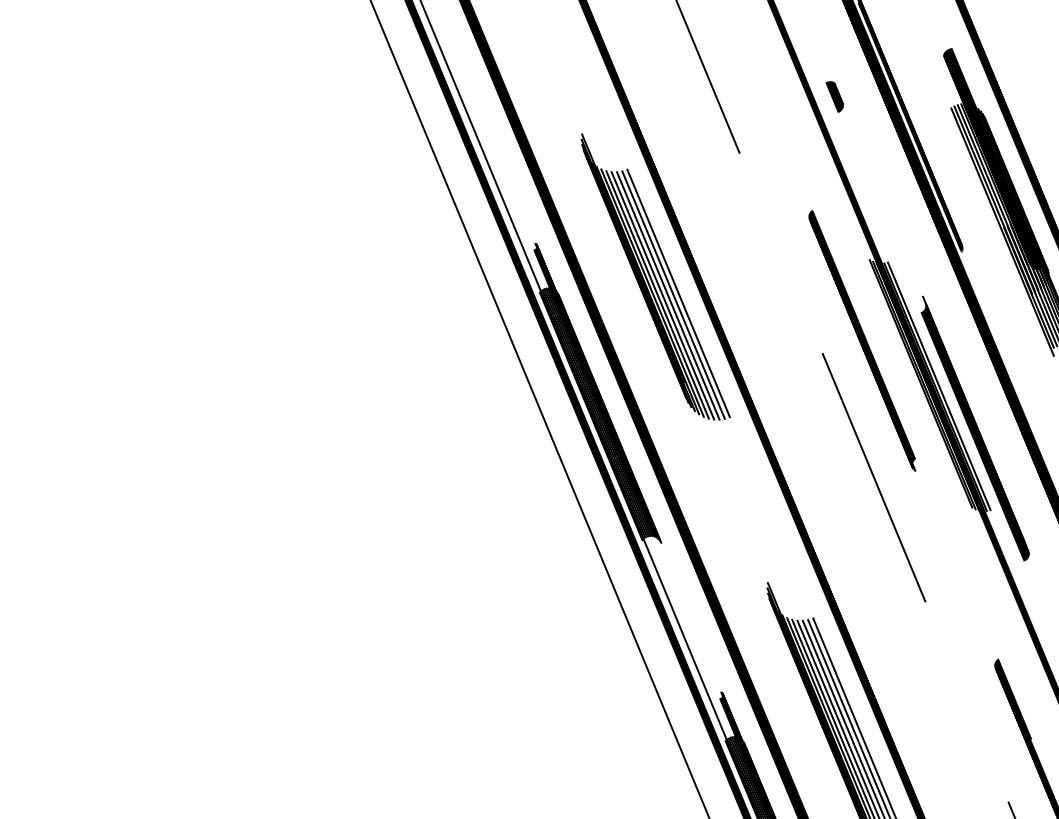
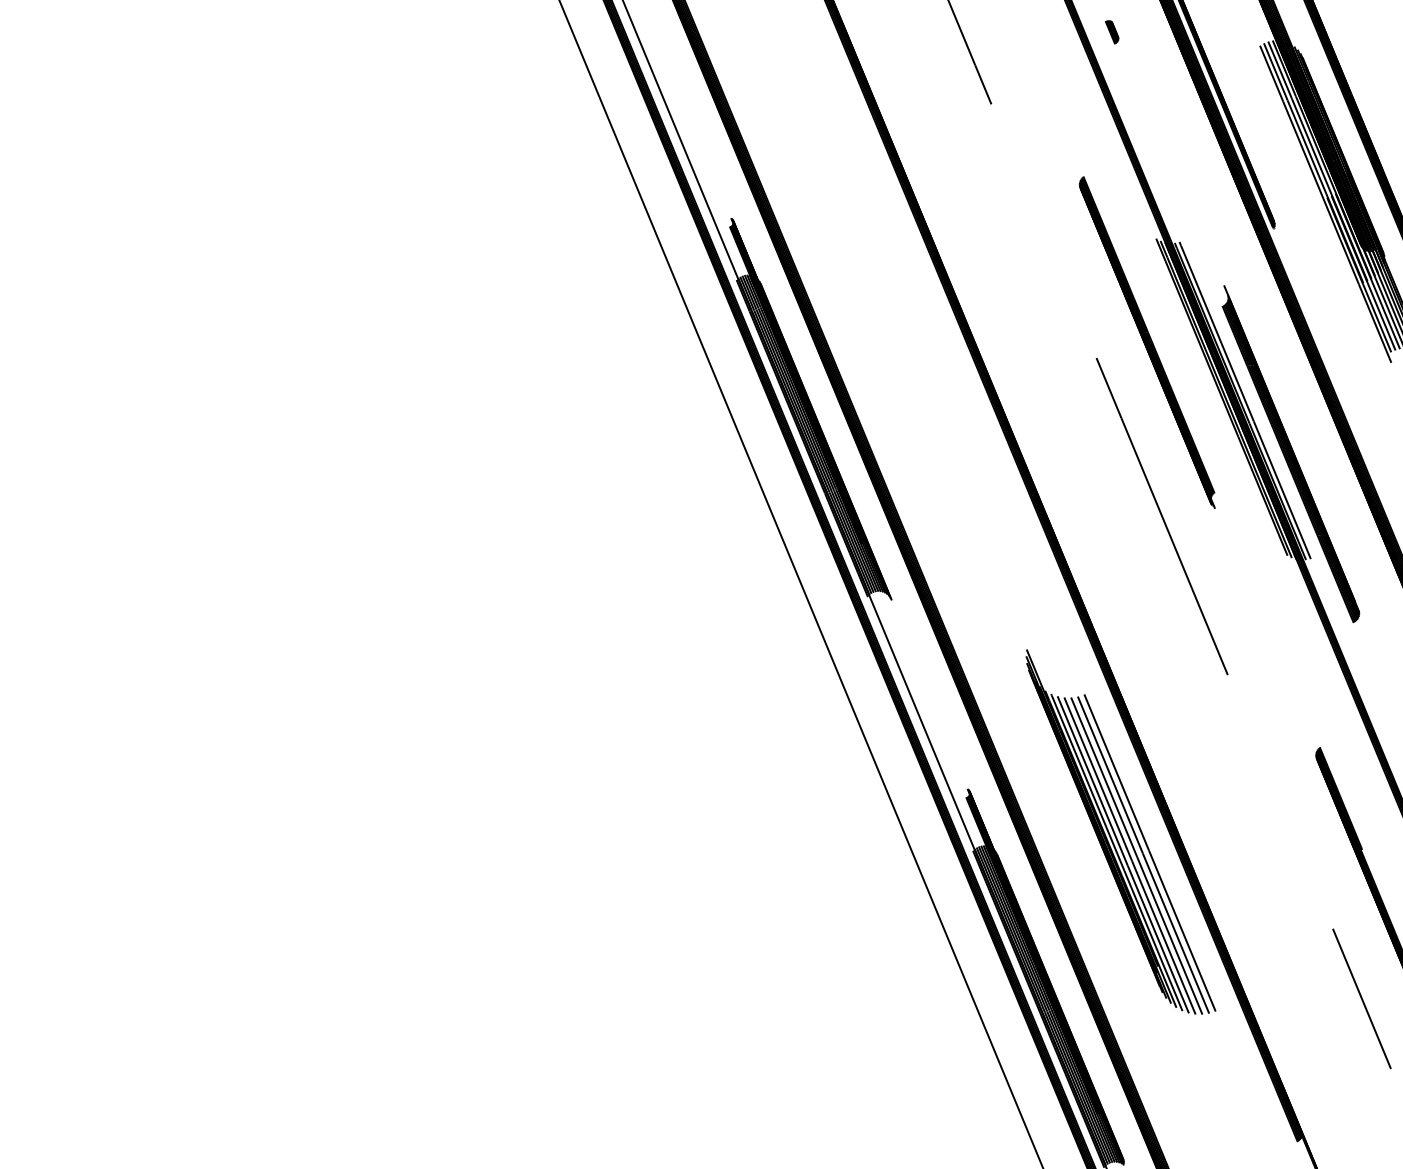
part: (834, 97) -> (1111, 32), size x0.6
part: (655, 276) -> (884, 260), removed

